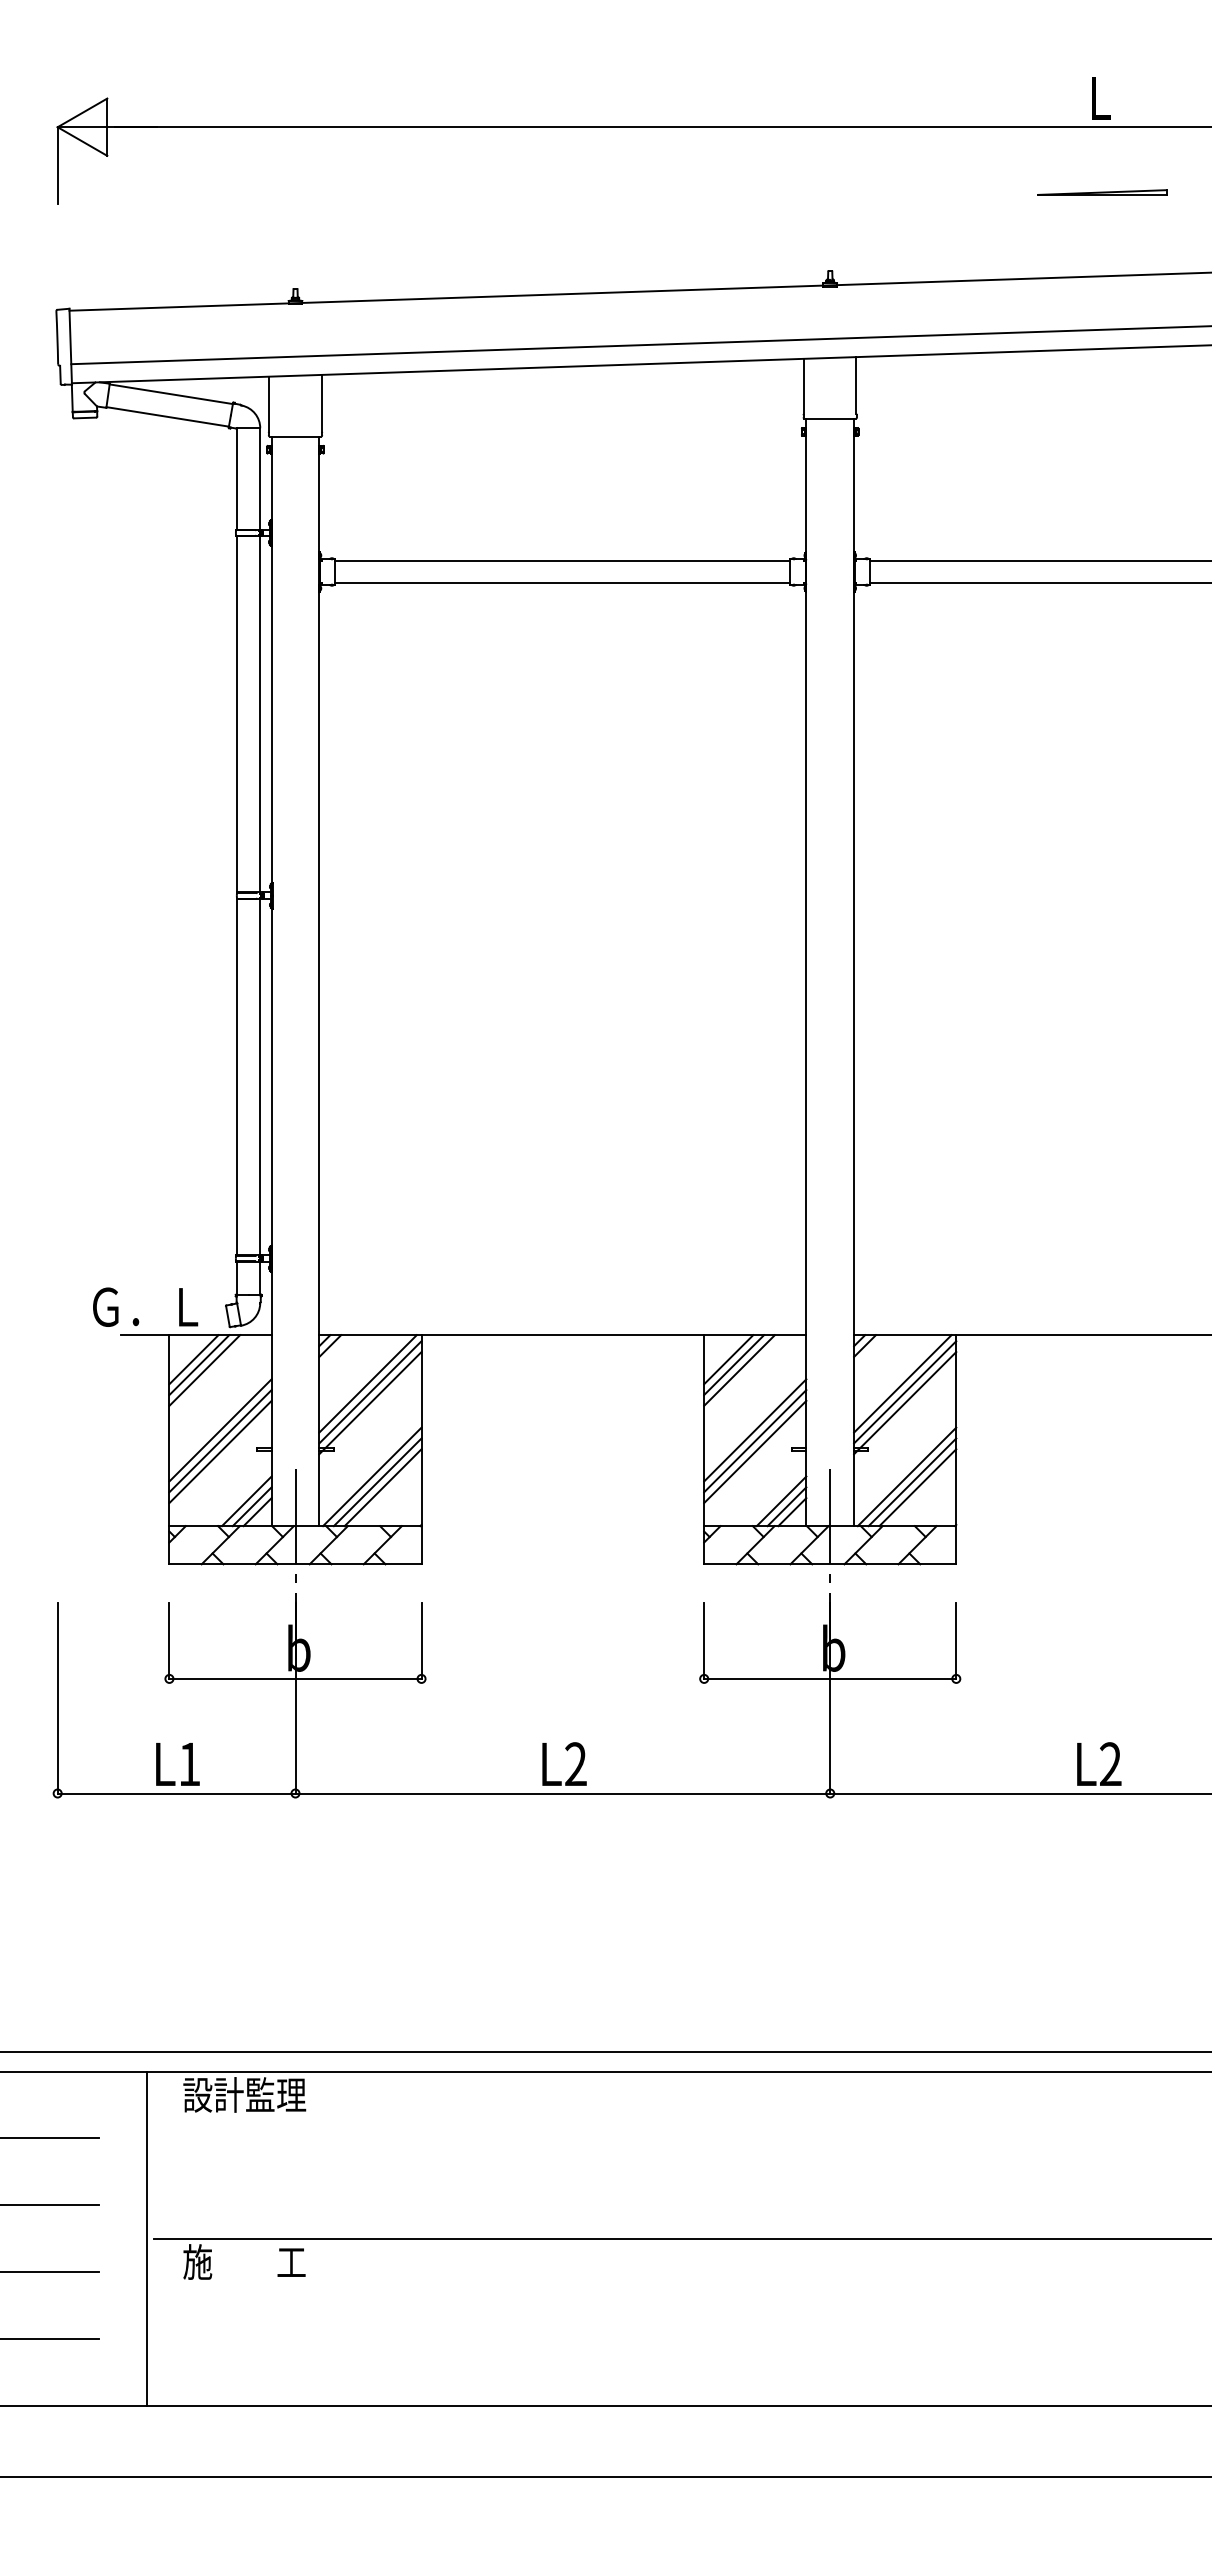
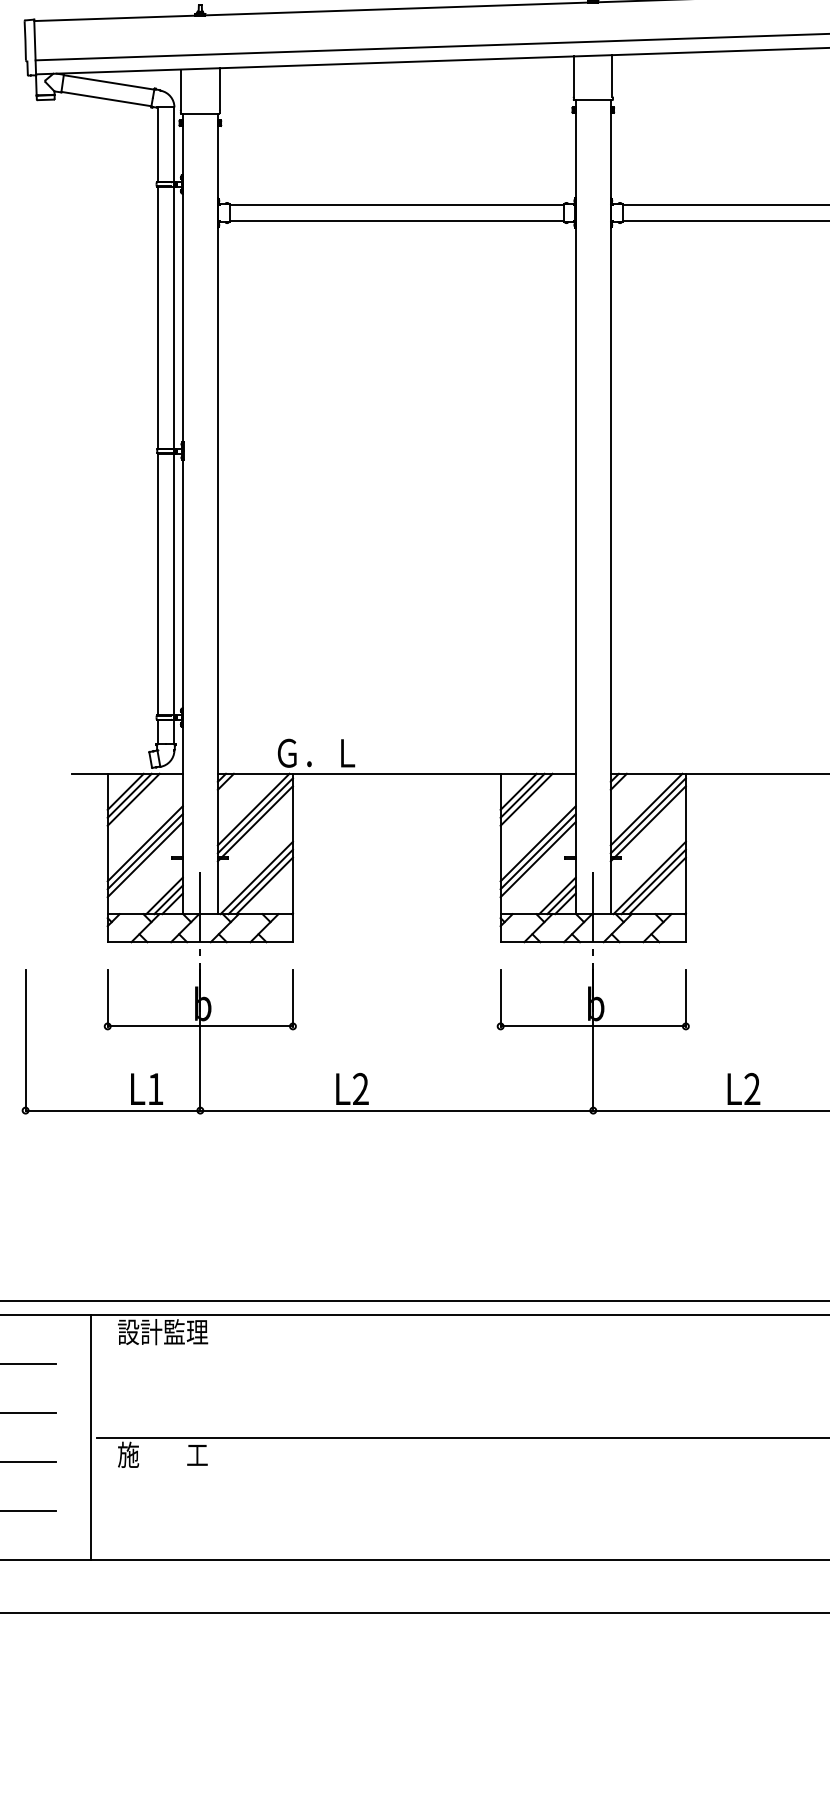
text: (145, 1306) -> (316, 752), moved
text: (564, 1763) -> (352, 1088), moved
text: (1099, 1763) -> (744, 1088), moved
text: (177, 1764) -> (146, 1089), moved

